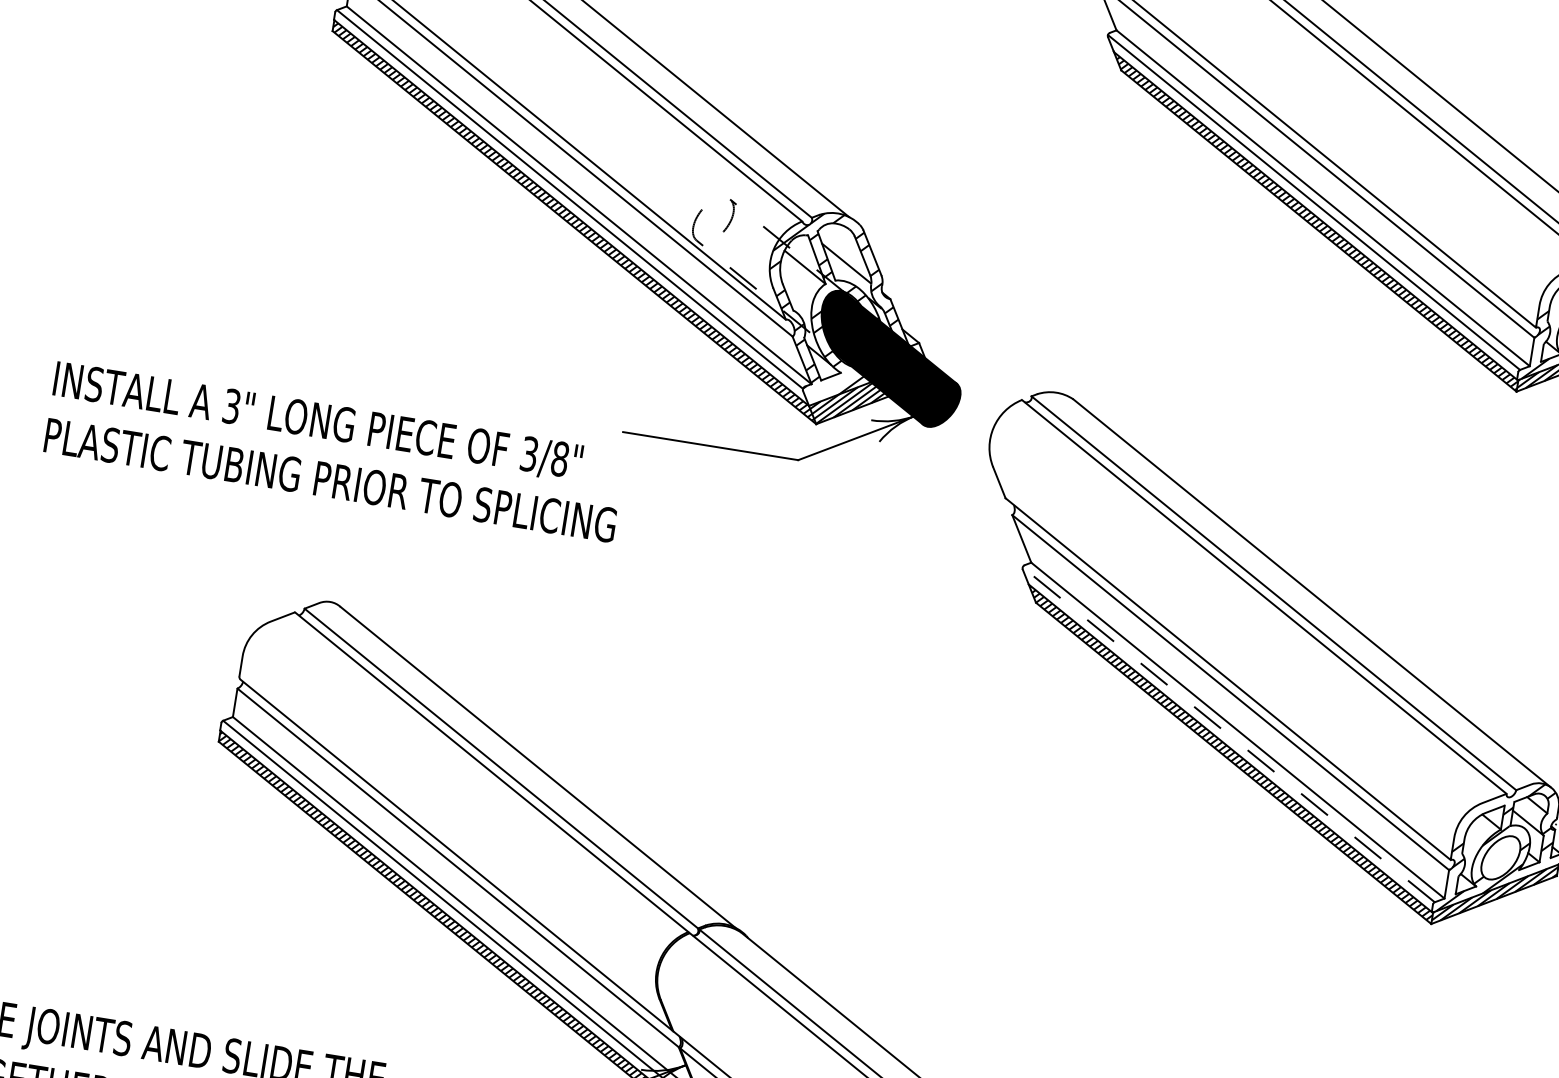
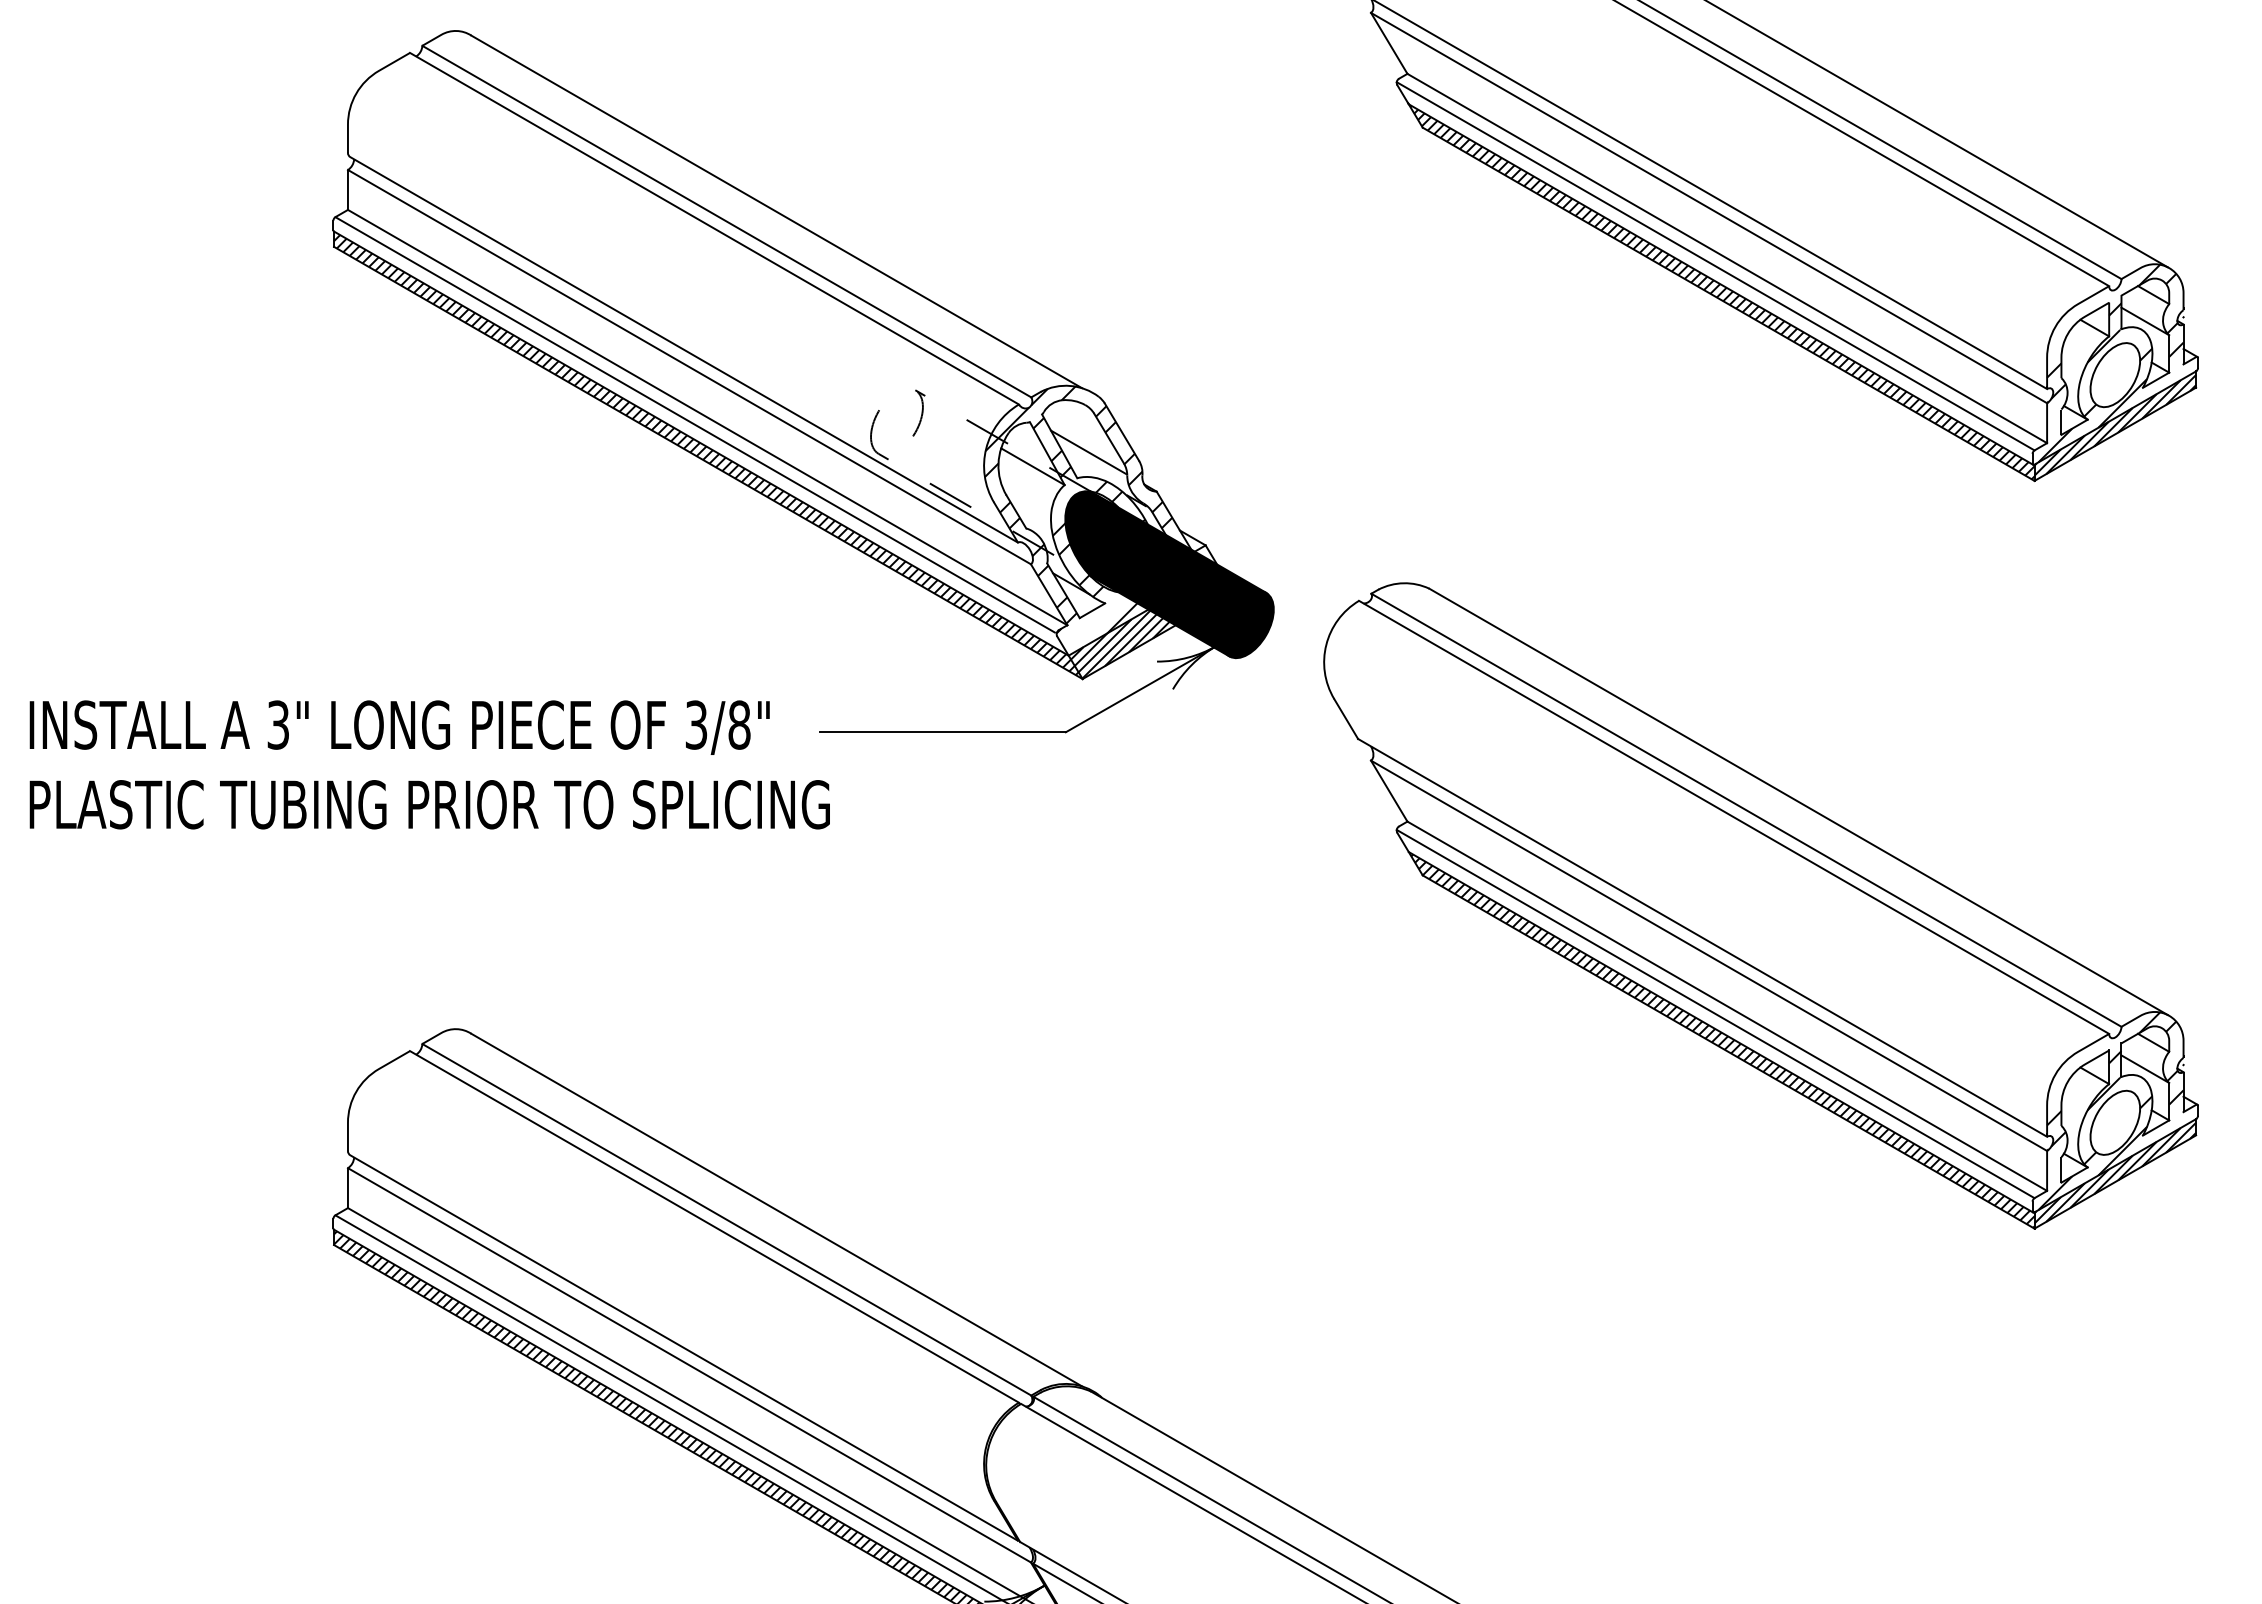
text: (334, 451) -> (429, 764), moved
line: (1228, 734) -> (1715, 1013), dashed -> solid

